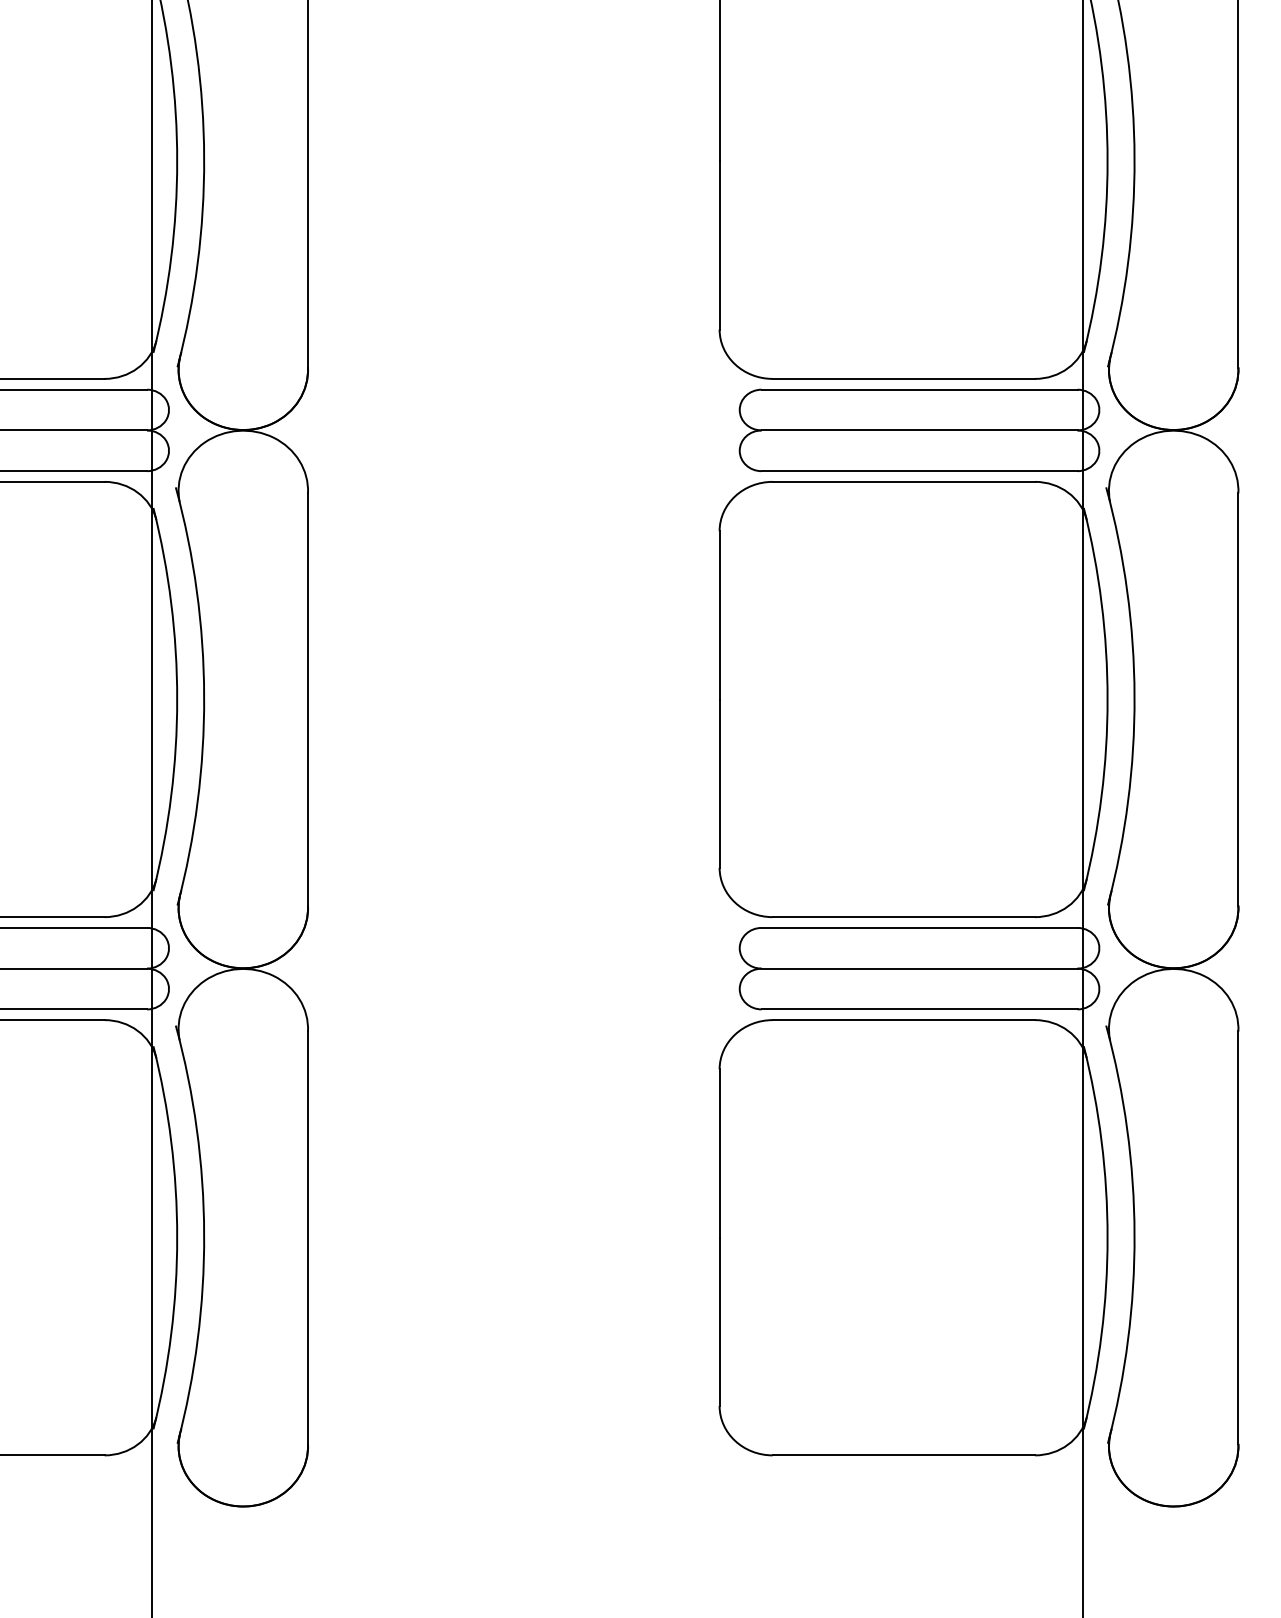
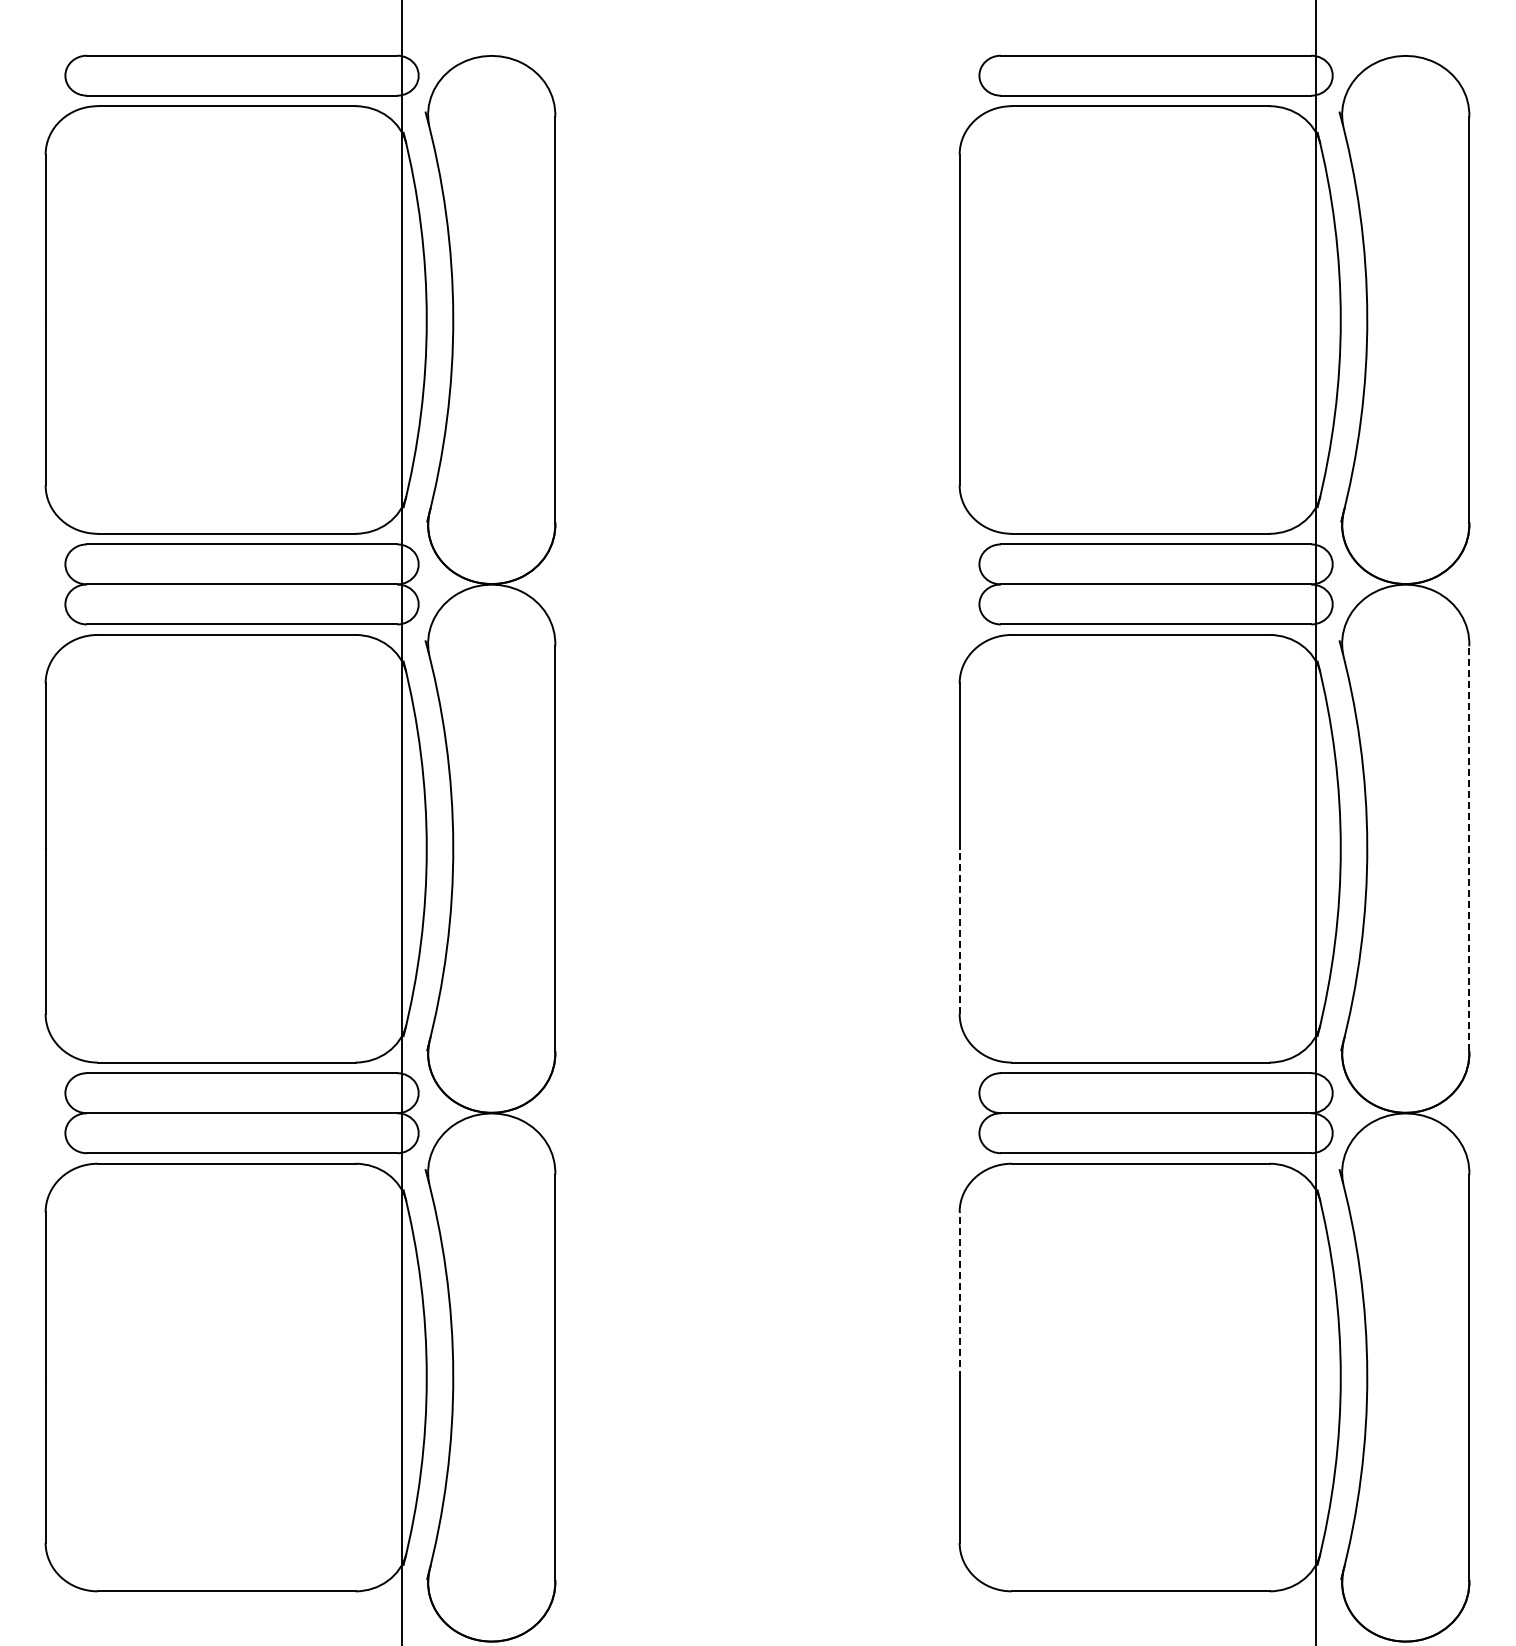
line: (1238, 699) -> (1469, 848), solid -> dashed
line: (719, 783) -> (959, 931), solid -> dashed
line: (719, 1153) -> (959, 1294), solid -> dashed

